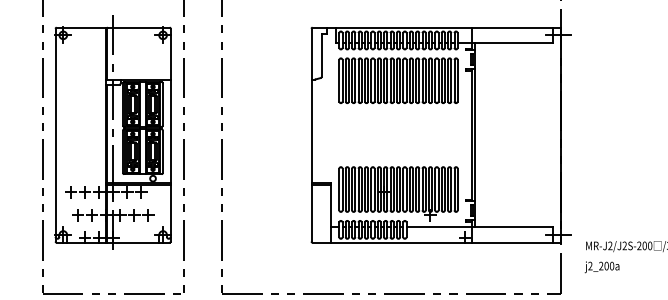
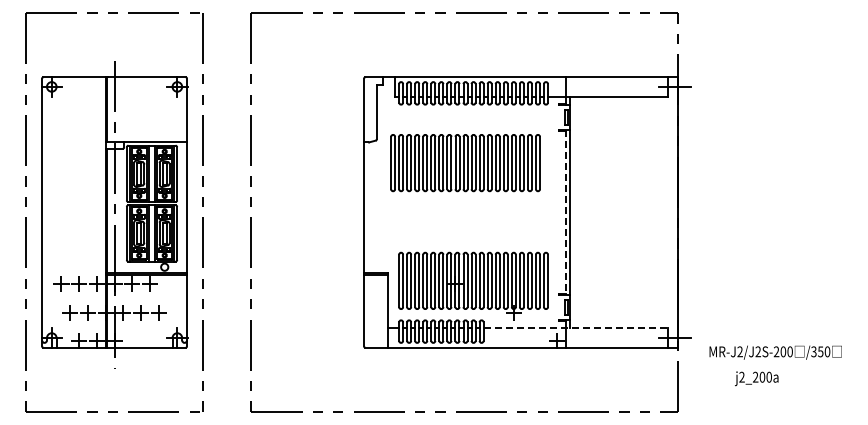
part: (398, 81) -> (465, 163), moved
line: (471, 135) -> (565, 212), solid -> dashed
line: (480, 227) -> (576, 328), solid -> dashed
text: (601, 267) -> (756, 378), moved

